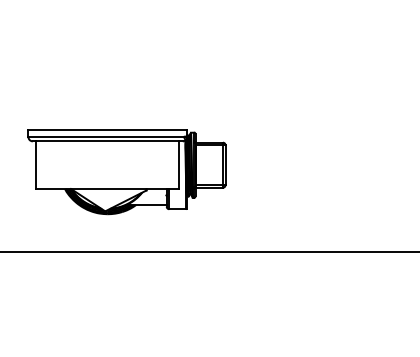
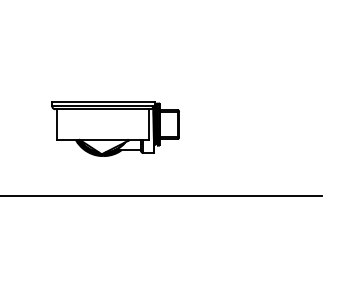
part: (126, 171) -> (115, 128), moved

